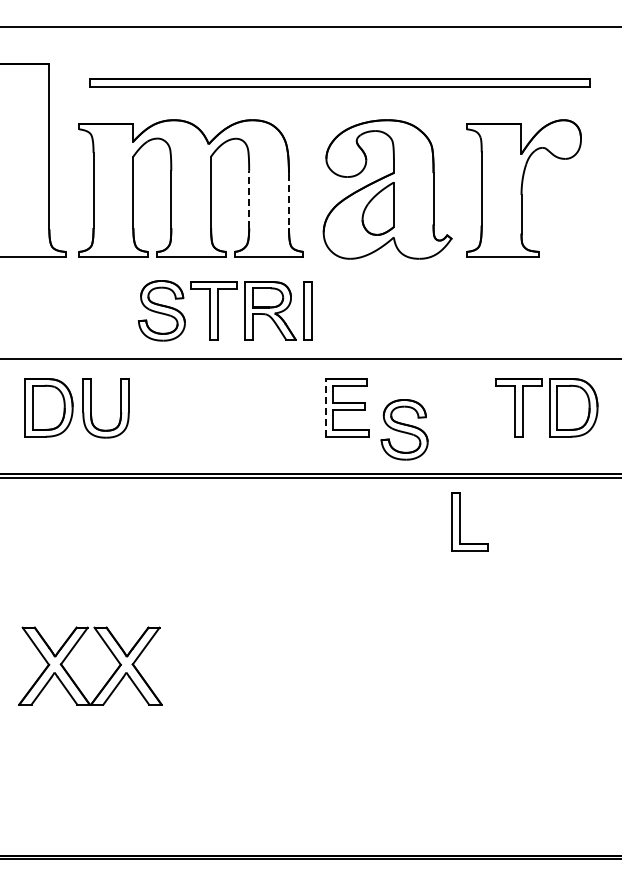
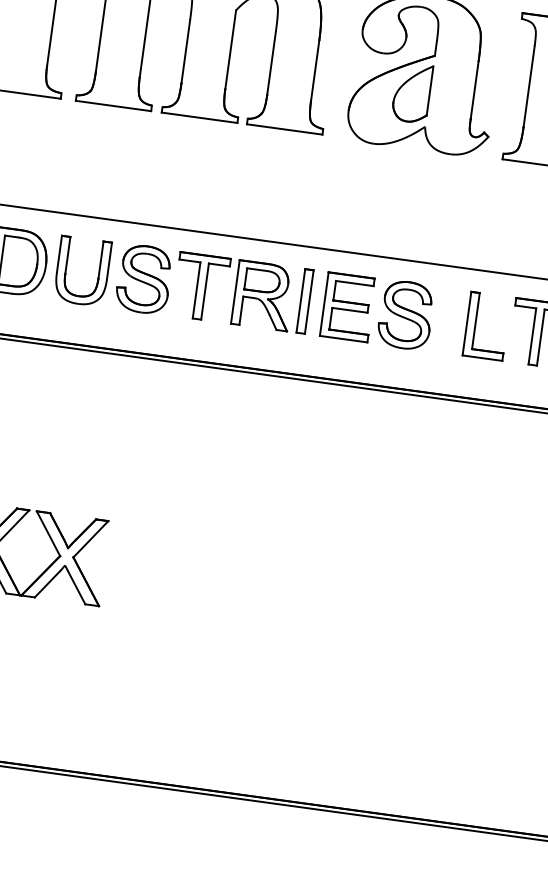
line: (249, 199) -> (271, 63), dashed -> solid
line: (288, 201) -> (314, 71), dashed -> solid
part: (218, 310) -> (206, 287), moved
line: (325, 407) -> (324, 303), dashed -> solid
part: (404, 429) -> (405, 314), moved
part: (460, 521) -> (476, 324), moved

